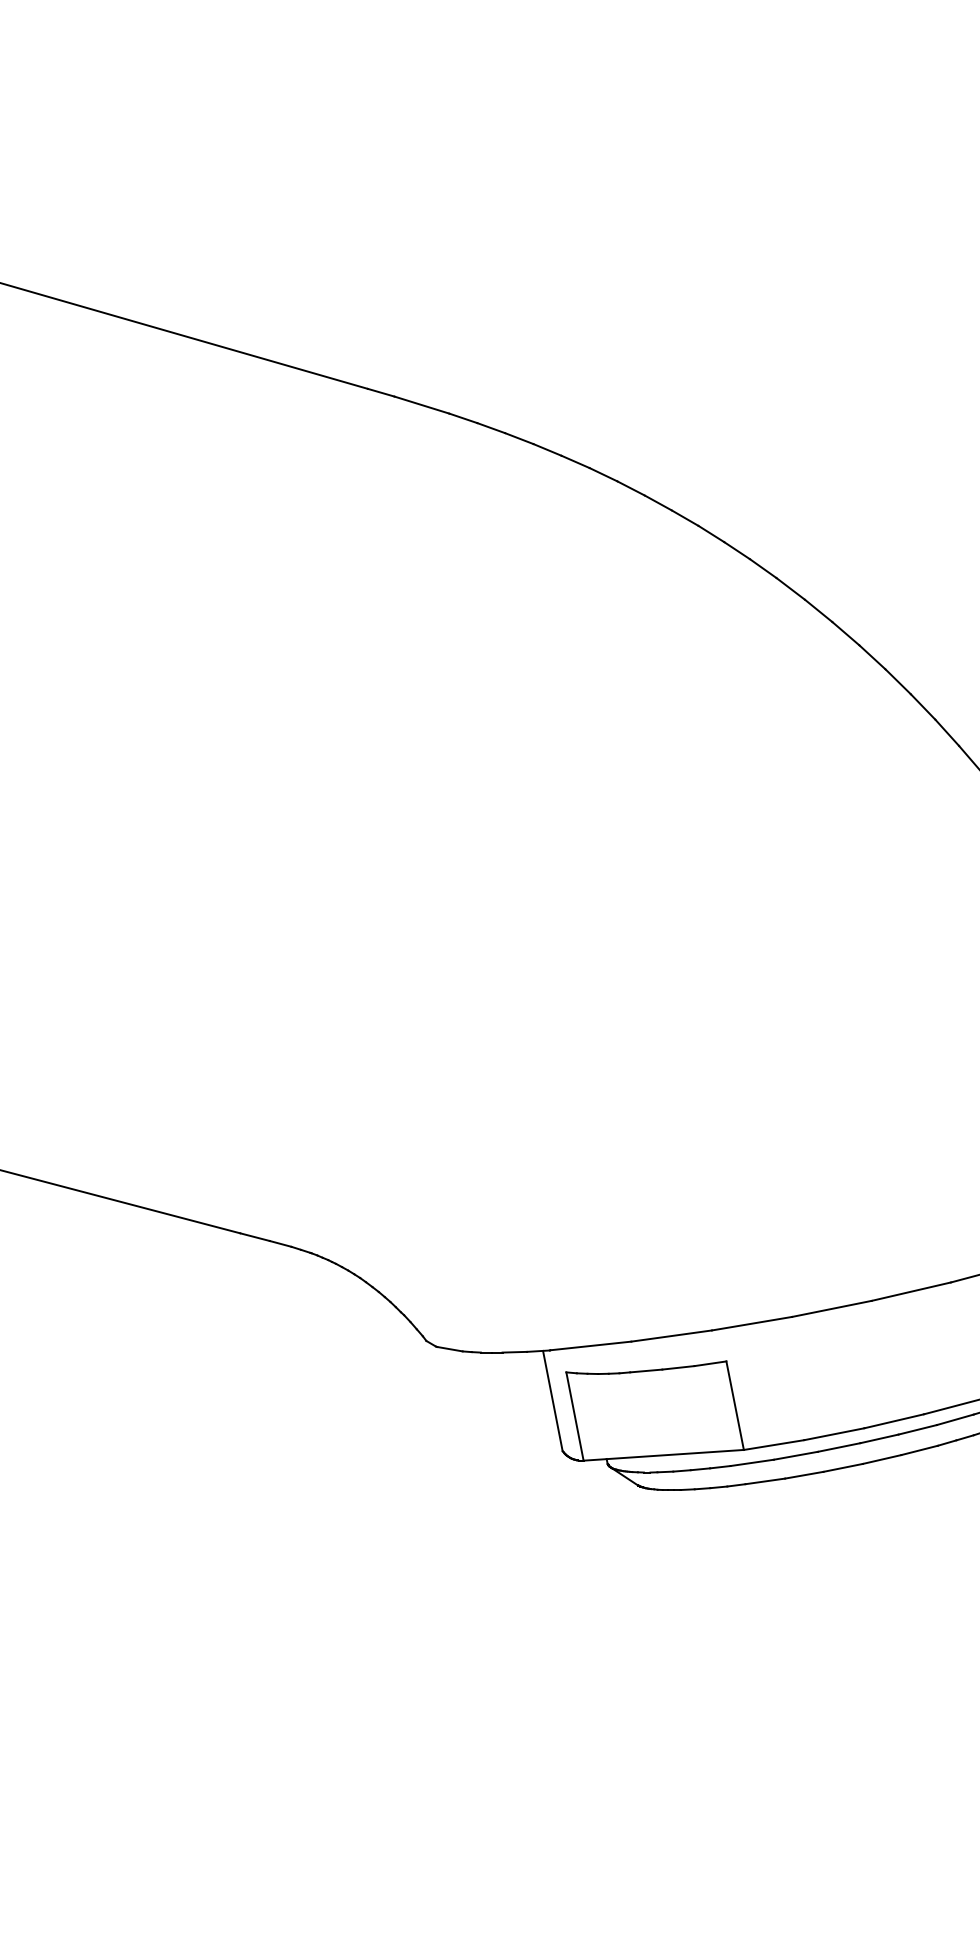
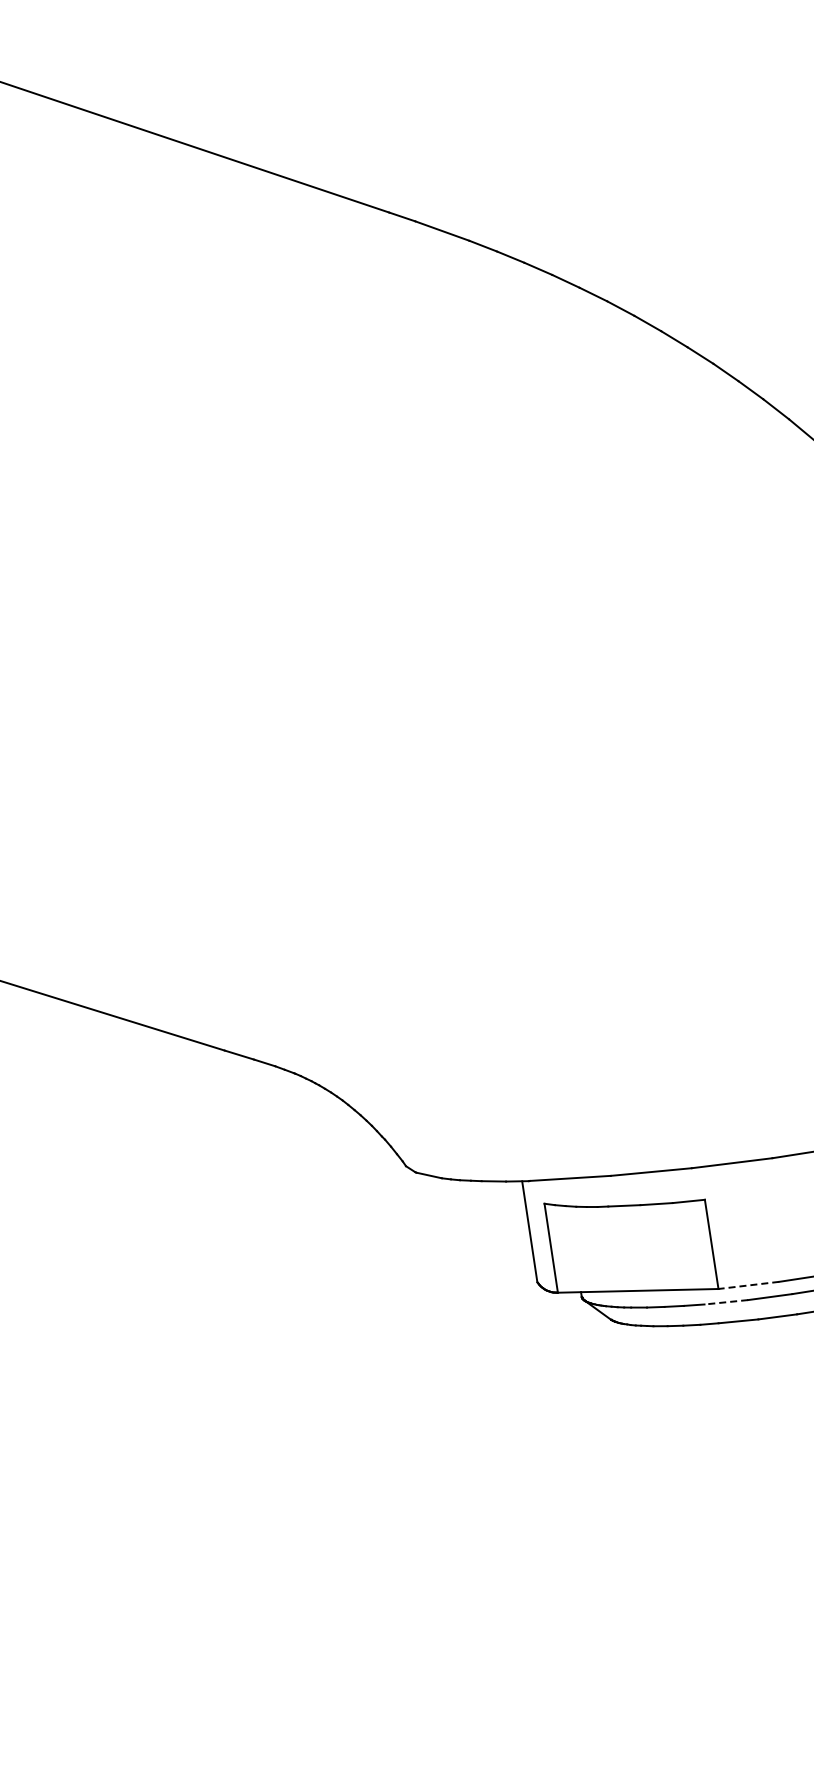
line: (774, 1445) -> (749, 1285), solid -> dashed
line: (752, 1462) -> (726, 1301), solid -> dashed

